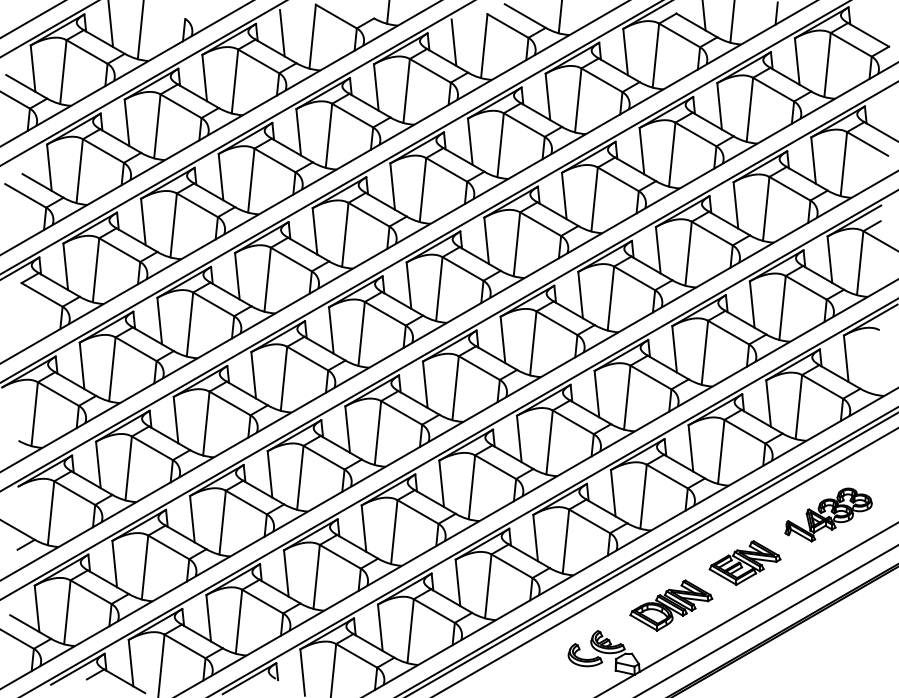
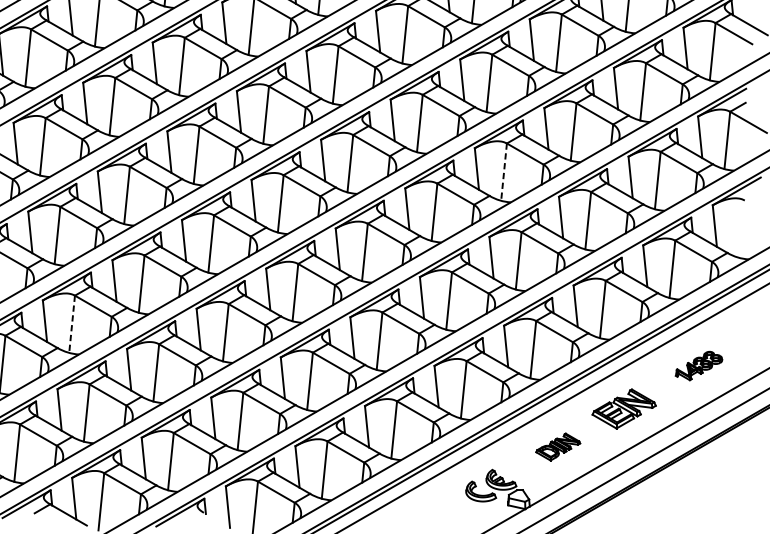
line: (610, 299) -> (503, 172), solid -> dashed
line: (128, 468) -> (71, 324), solid -> dashed
part: (828, 514) -> (698, 365), size x0.6
part: (671, 605) -> (558, 447), size x0.6

